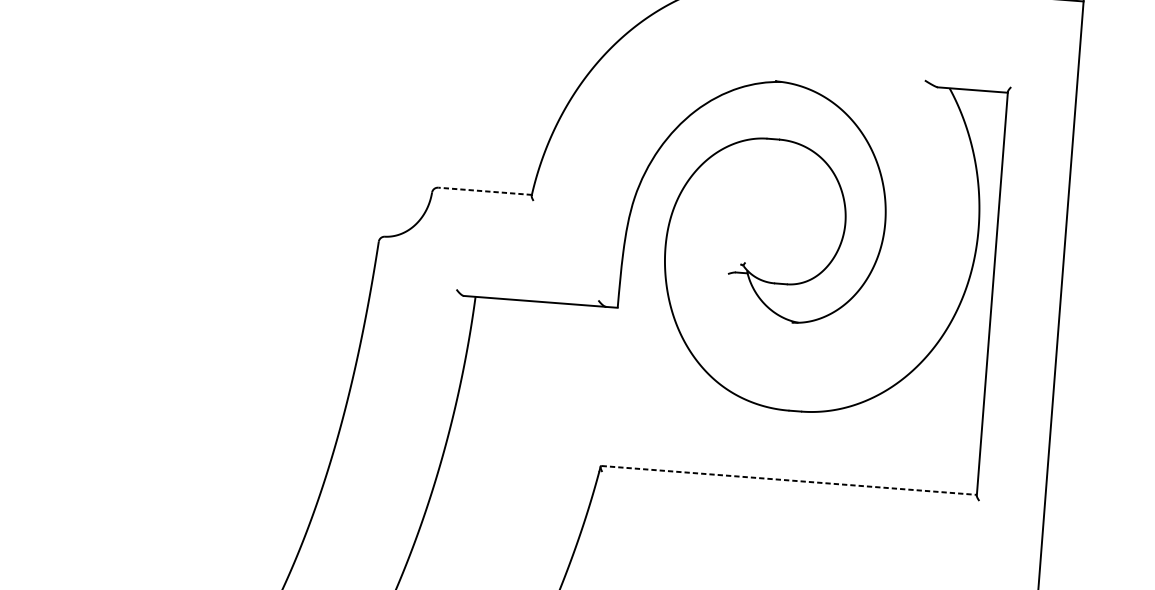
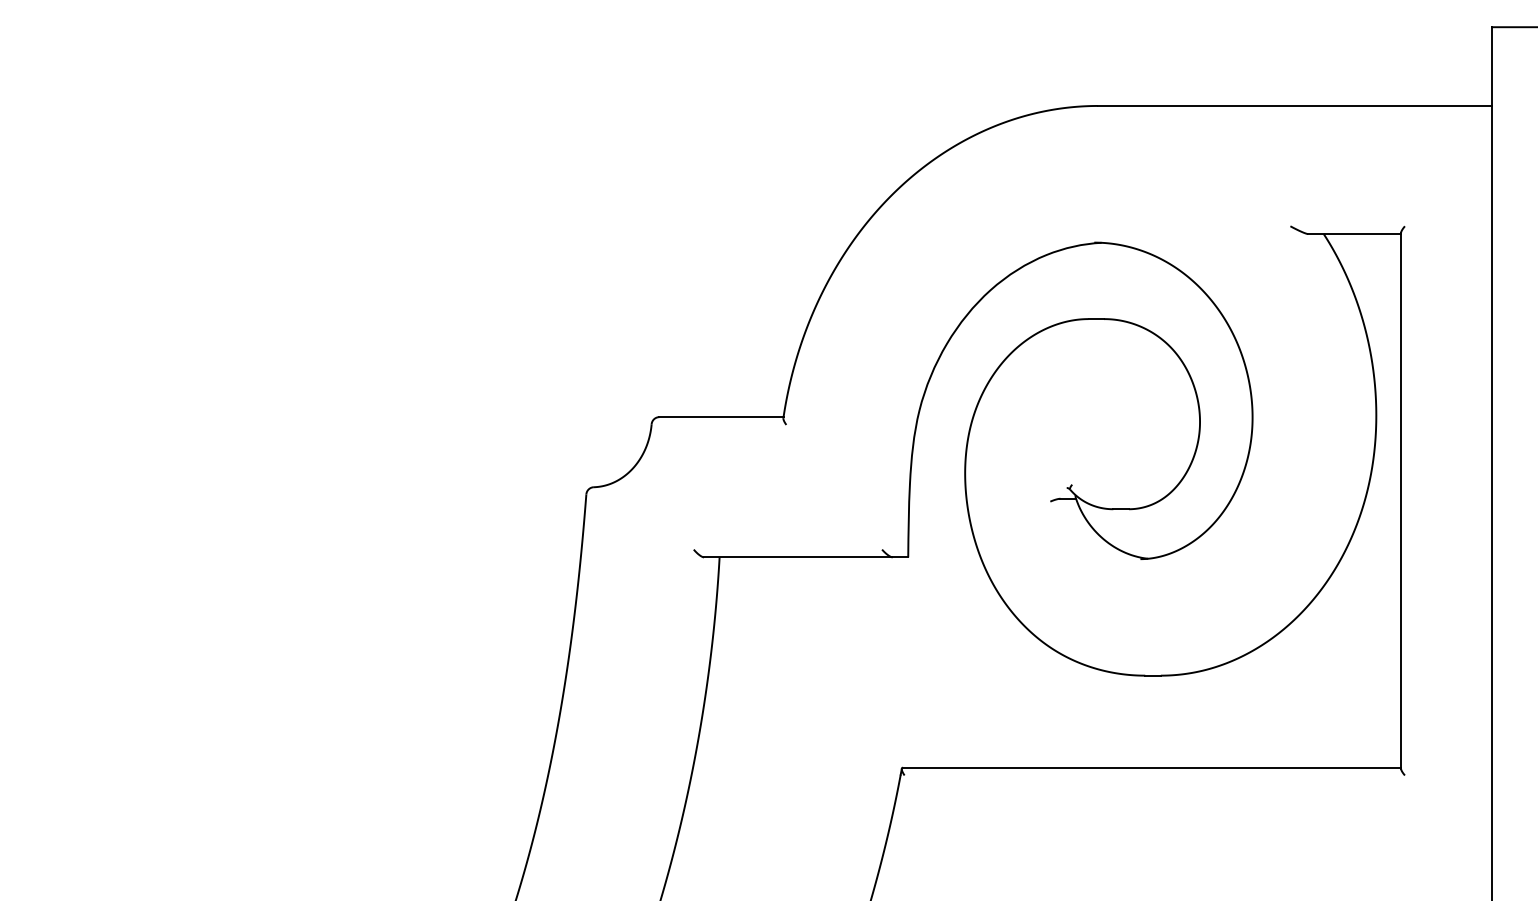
line: (484, 191) -> (720, 417), dashed -> solid
line: (789, 480) -> (1152, 767), dashed -> solid

